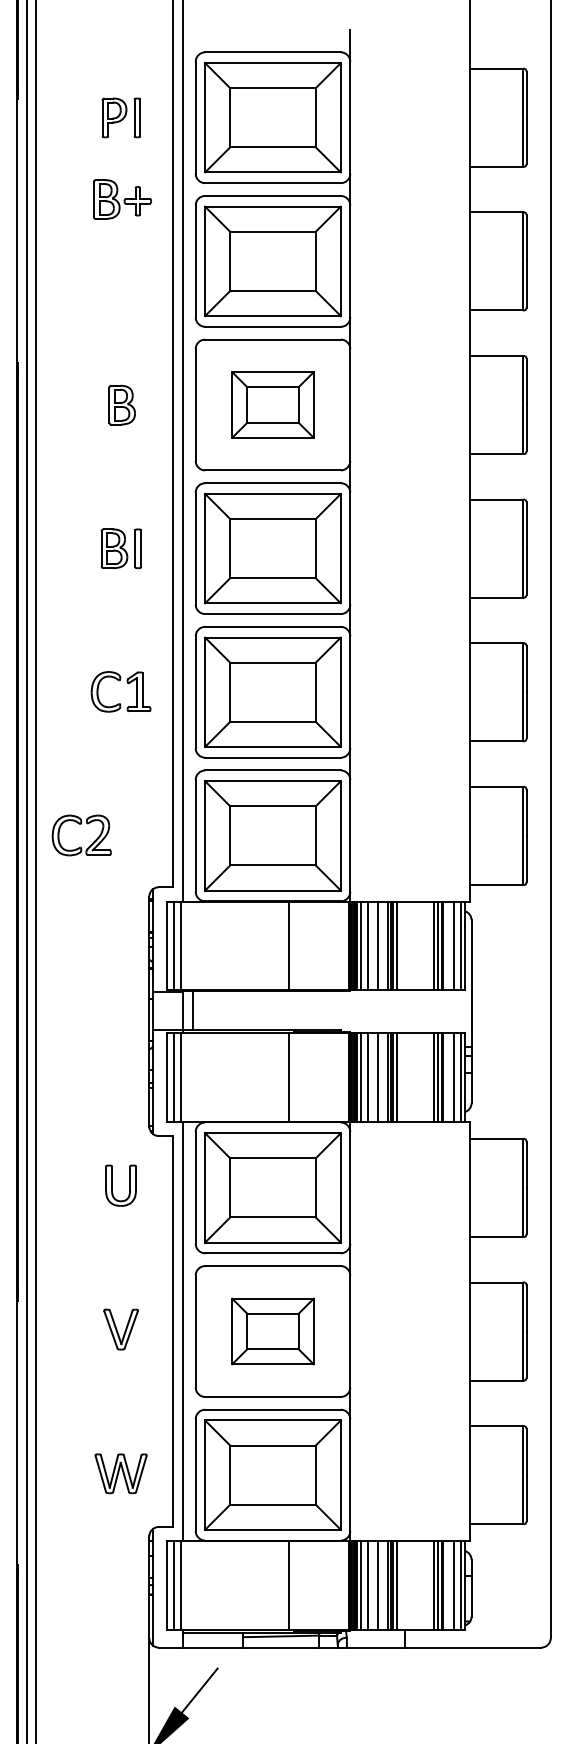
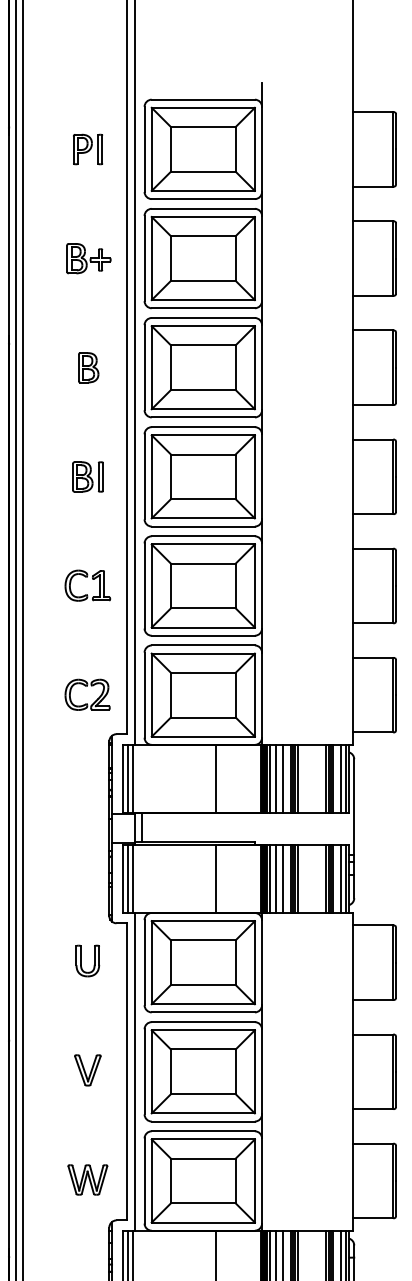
part: (122, 199) -> (88, 258), moved
part: (272, 404) -> (202, 367), size x1.67
part: (81, 824) -> (87, 686), moved
part: (272, 1331) -> (202, 1071), size x1.67

